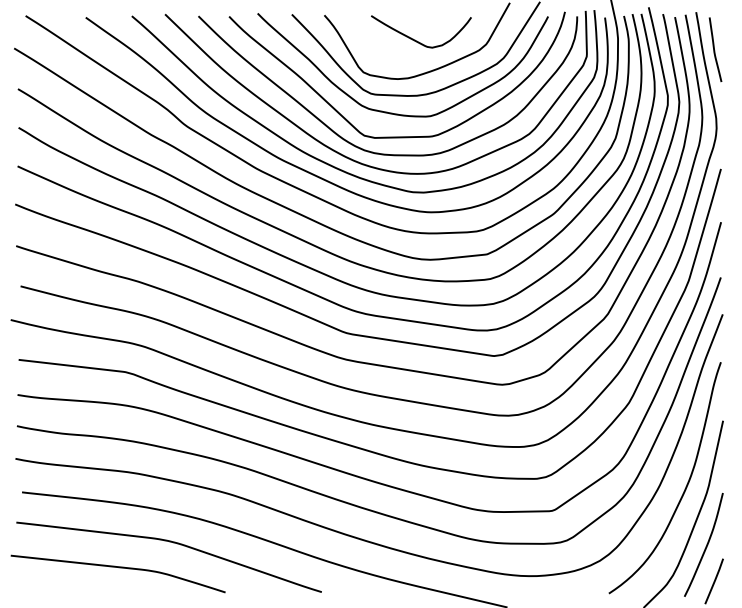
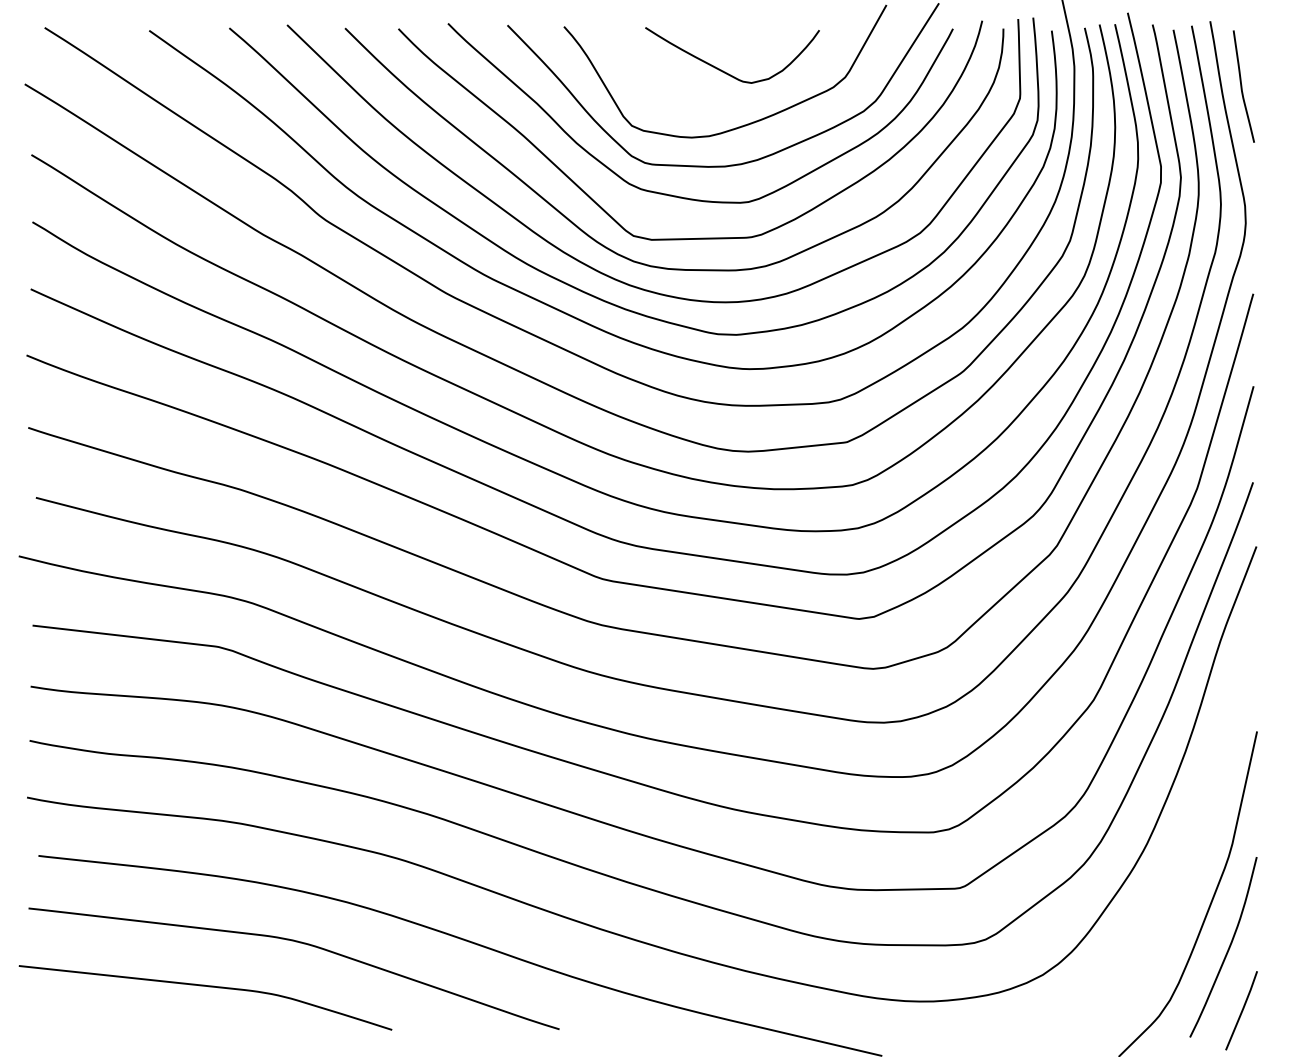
curve: (685, 486) -> (1191, 845), removed

